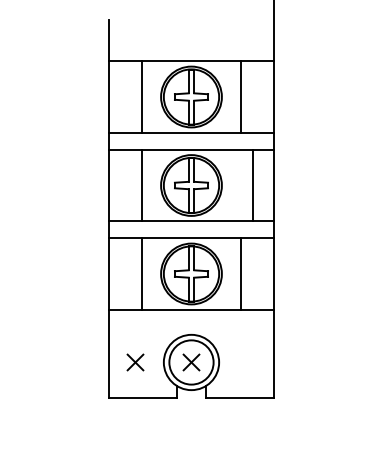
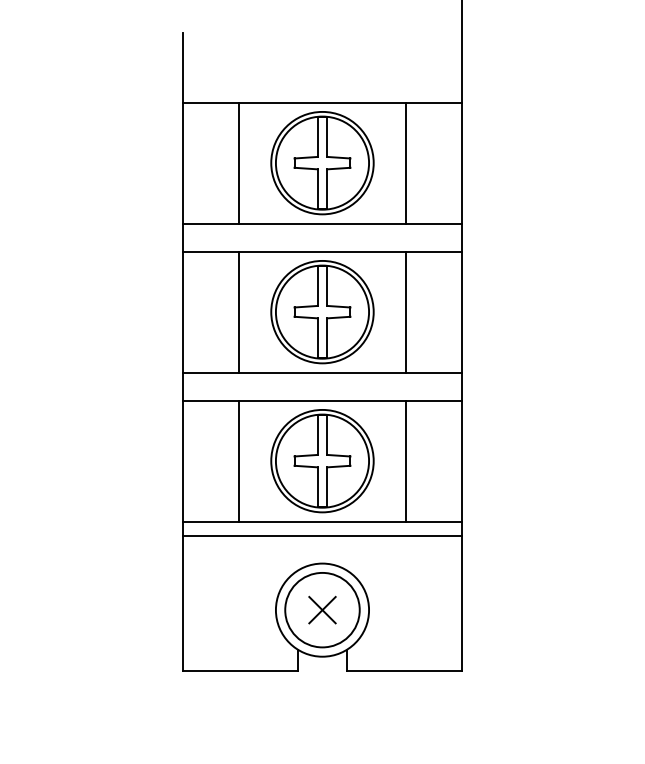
line: (253, 185) -> (406, 312), moved
line: (191, 318) -> (322, 536), added
part: (135, 362) -> (228, 610), removed

